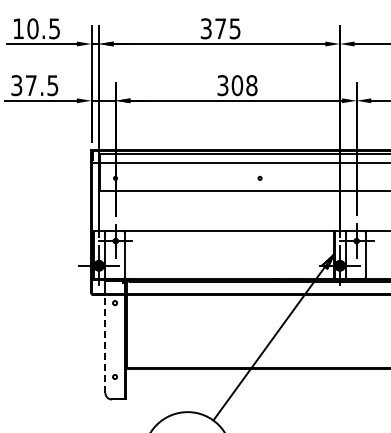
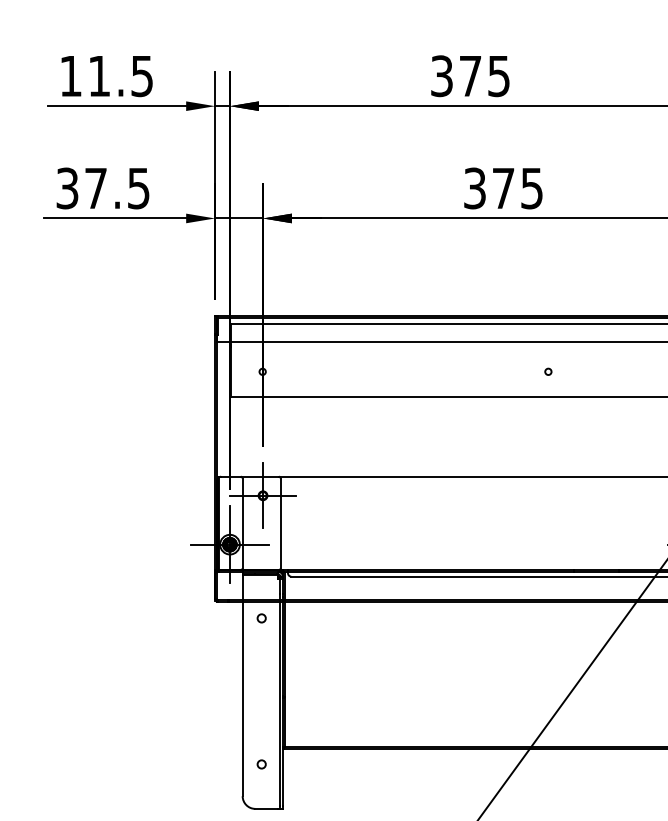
text: (32, 28) -> (98, 75), 10.5 -> 11.5
text: (244, 85) -> (517, 188), 308 -> 375
line: (105, 343) -> (242, 698), dashed -> solid

